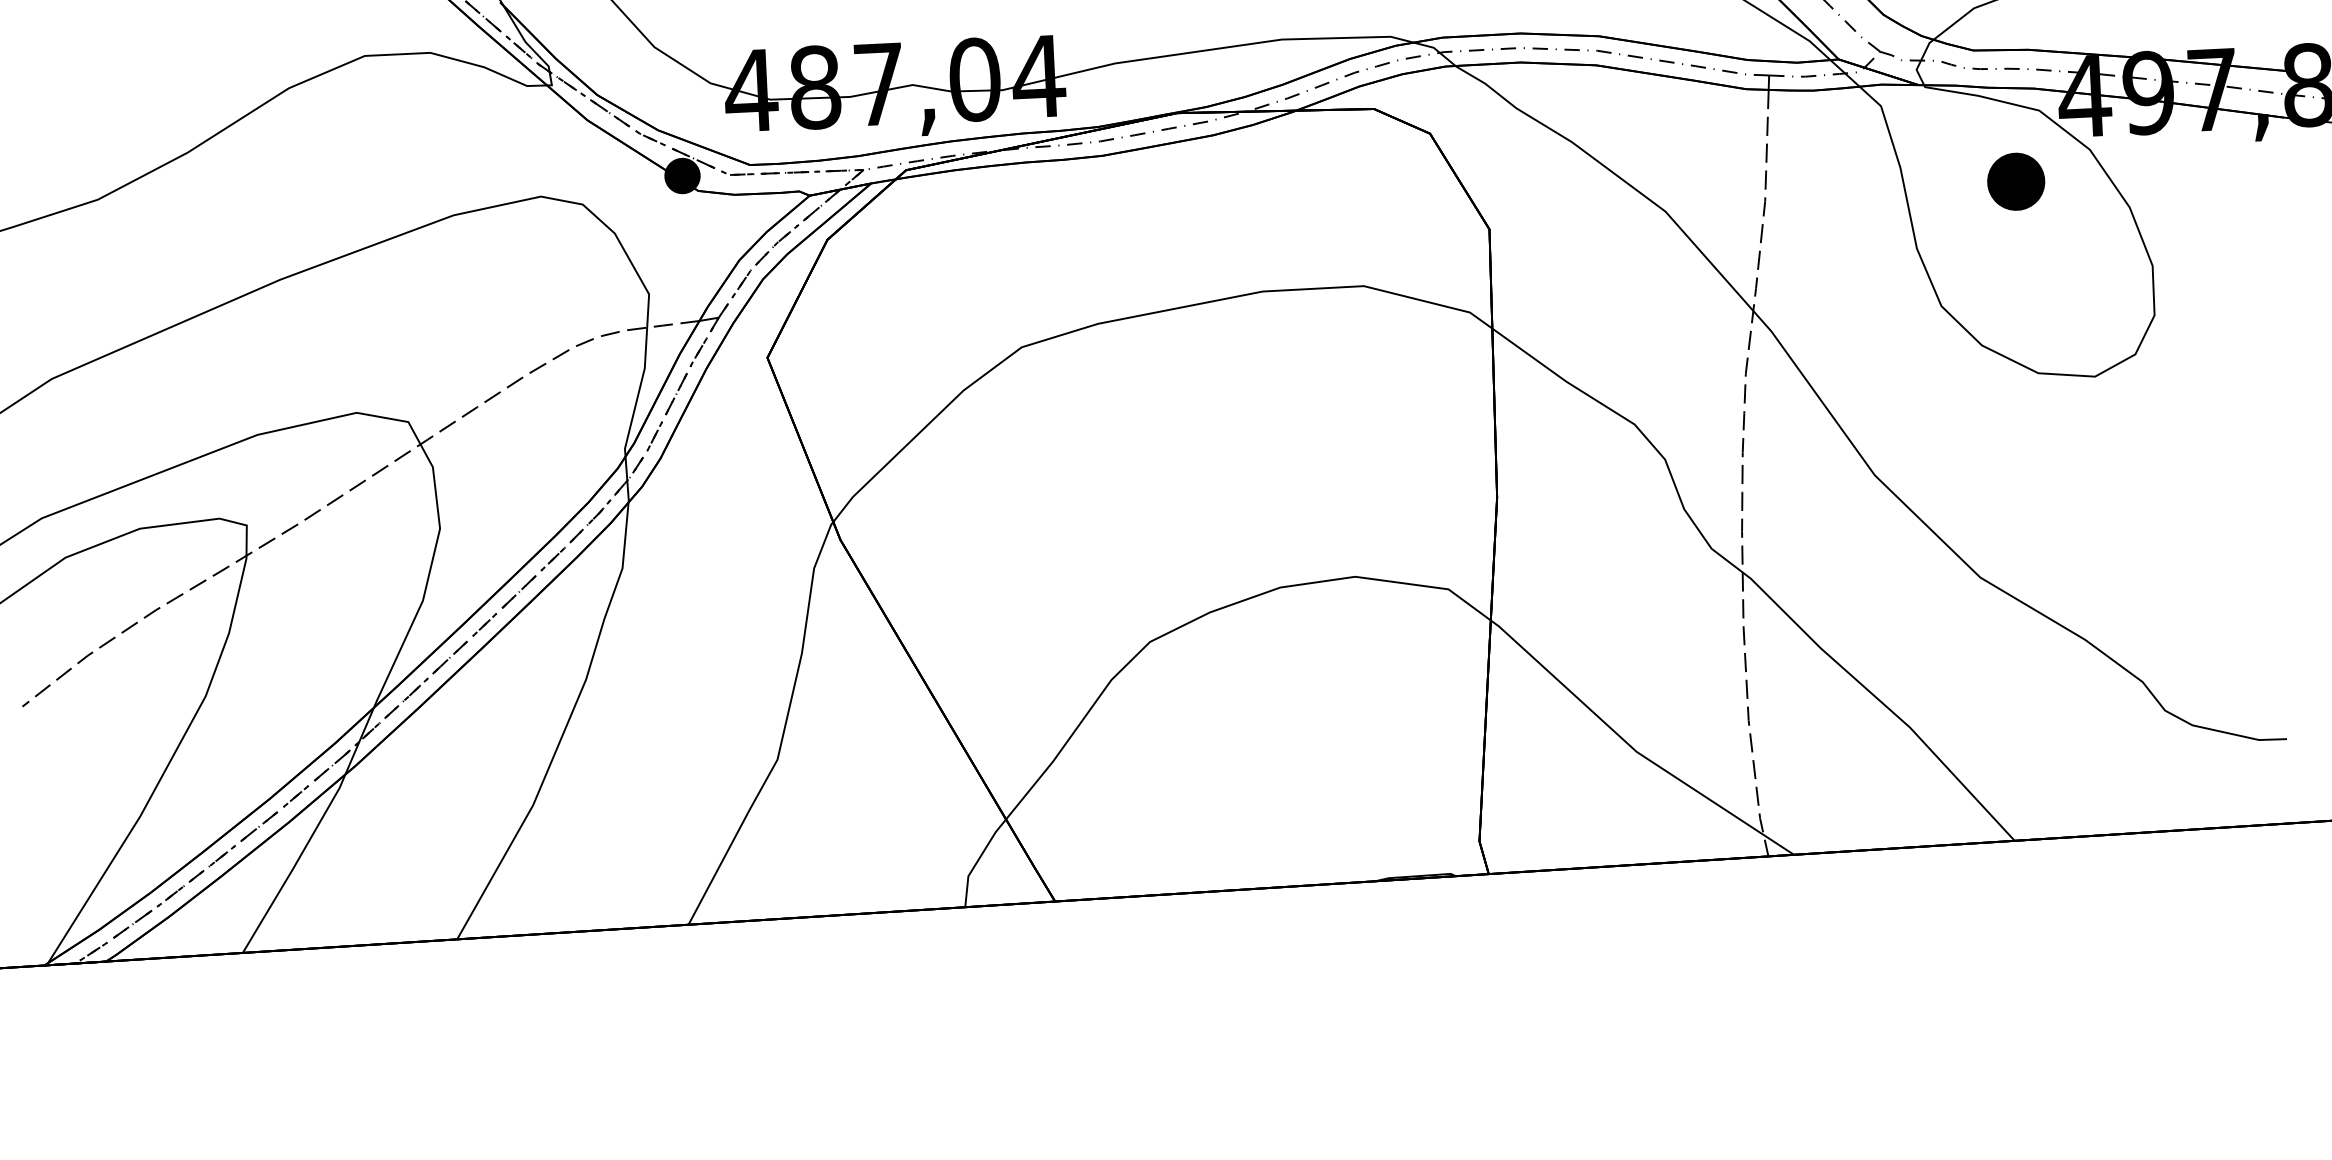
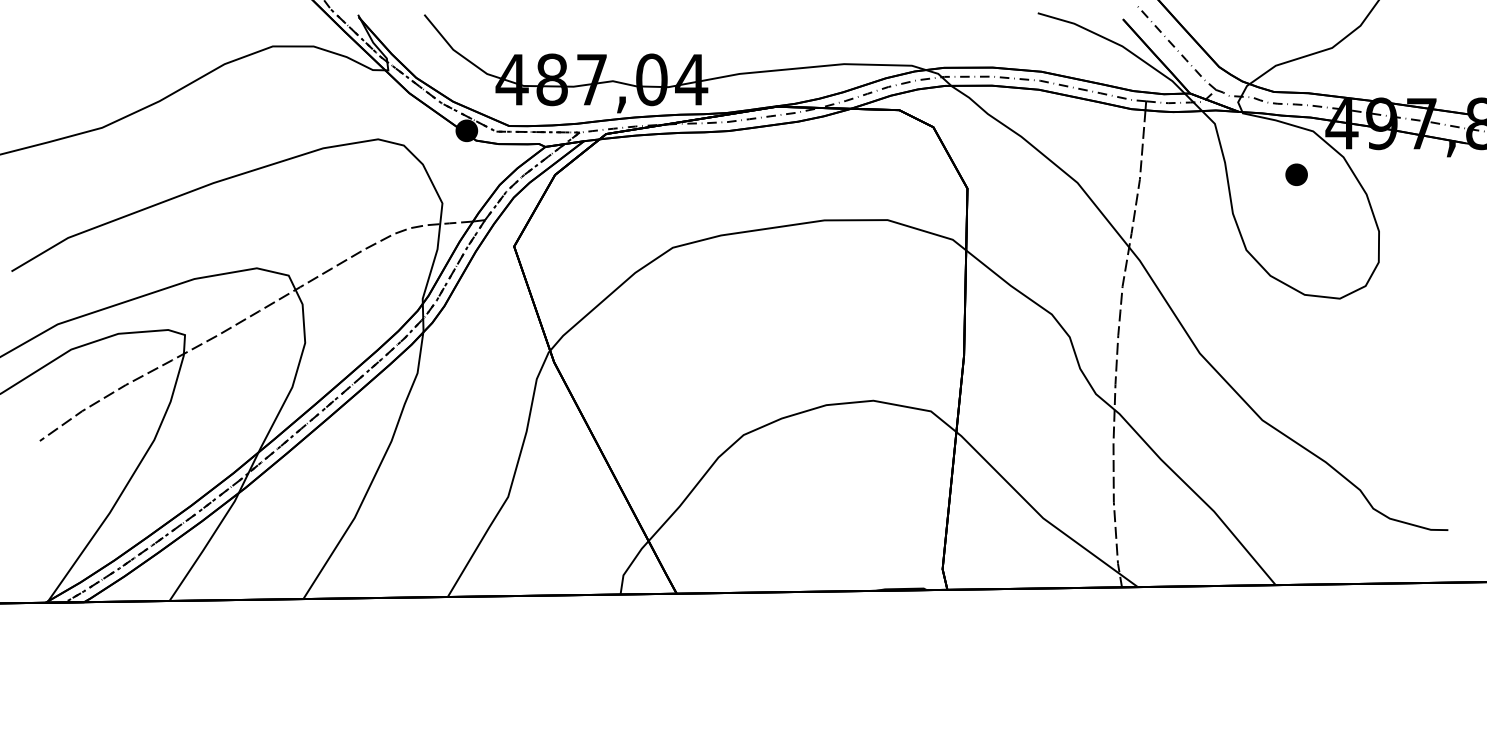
part: (2015, 180) -> (1296, 174), size x0.62

